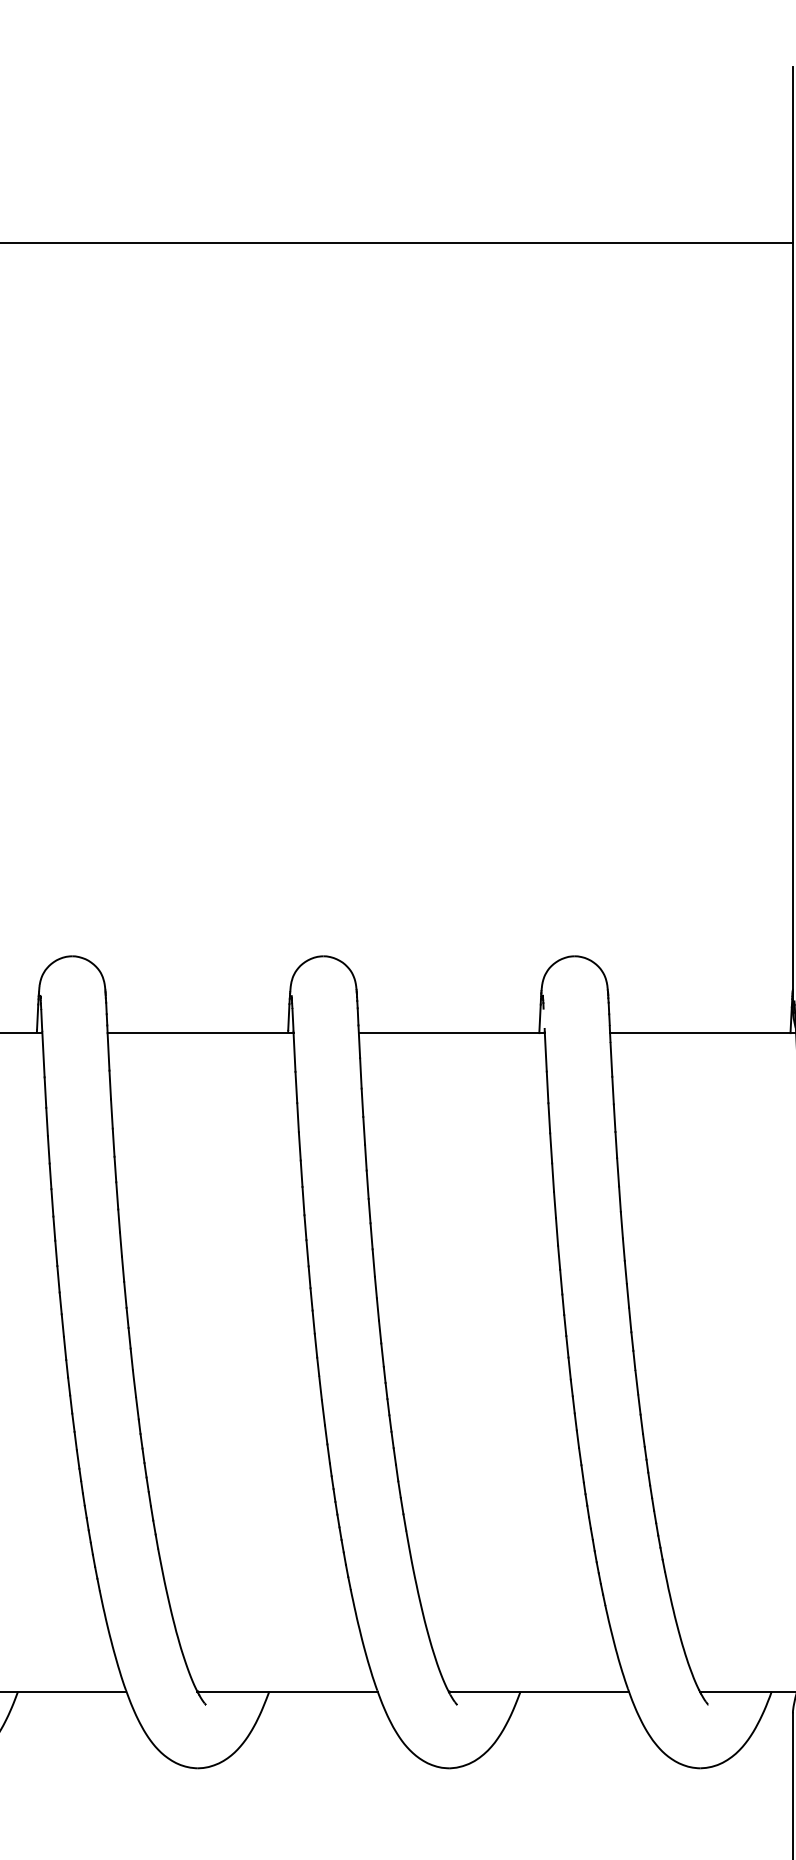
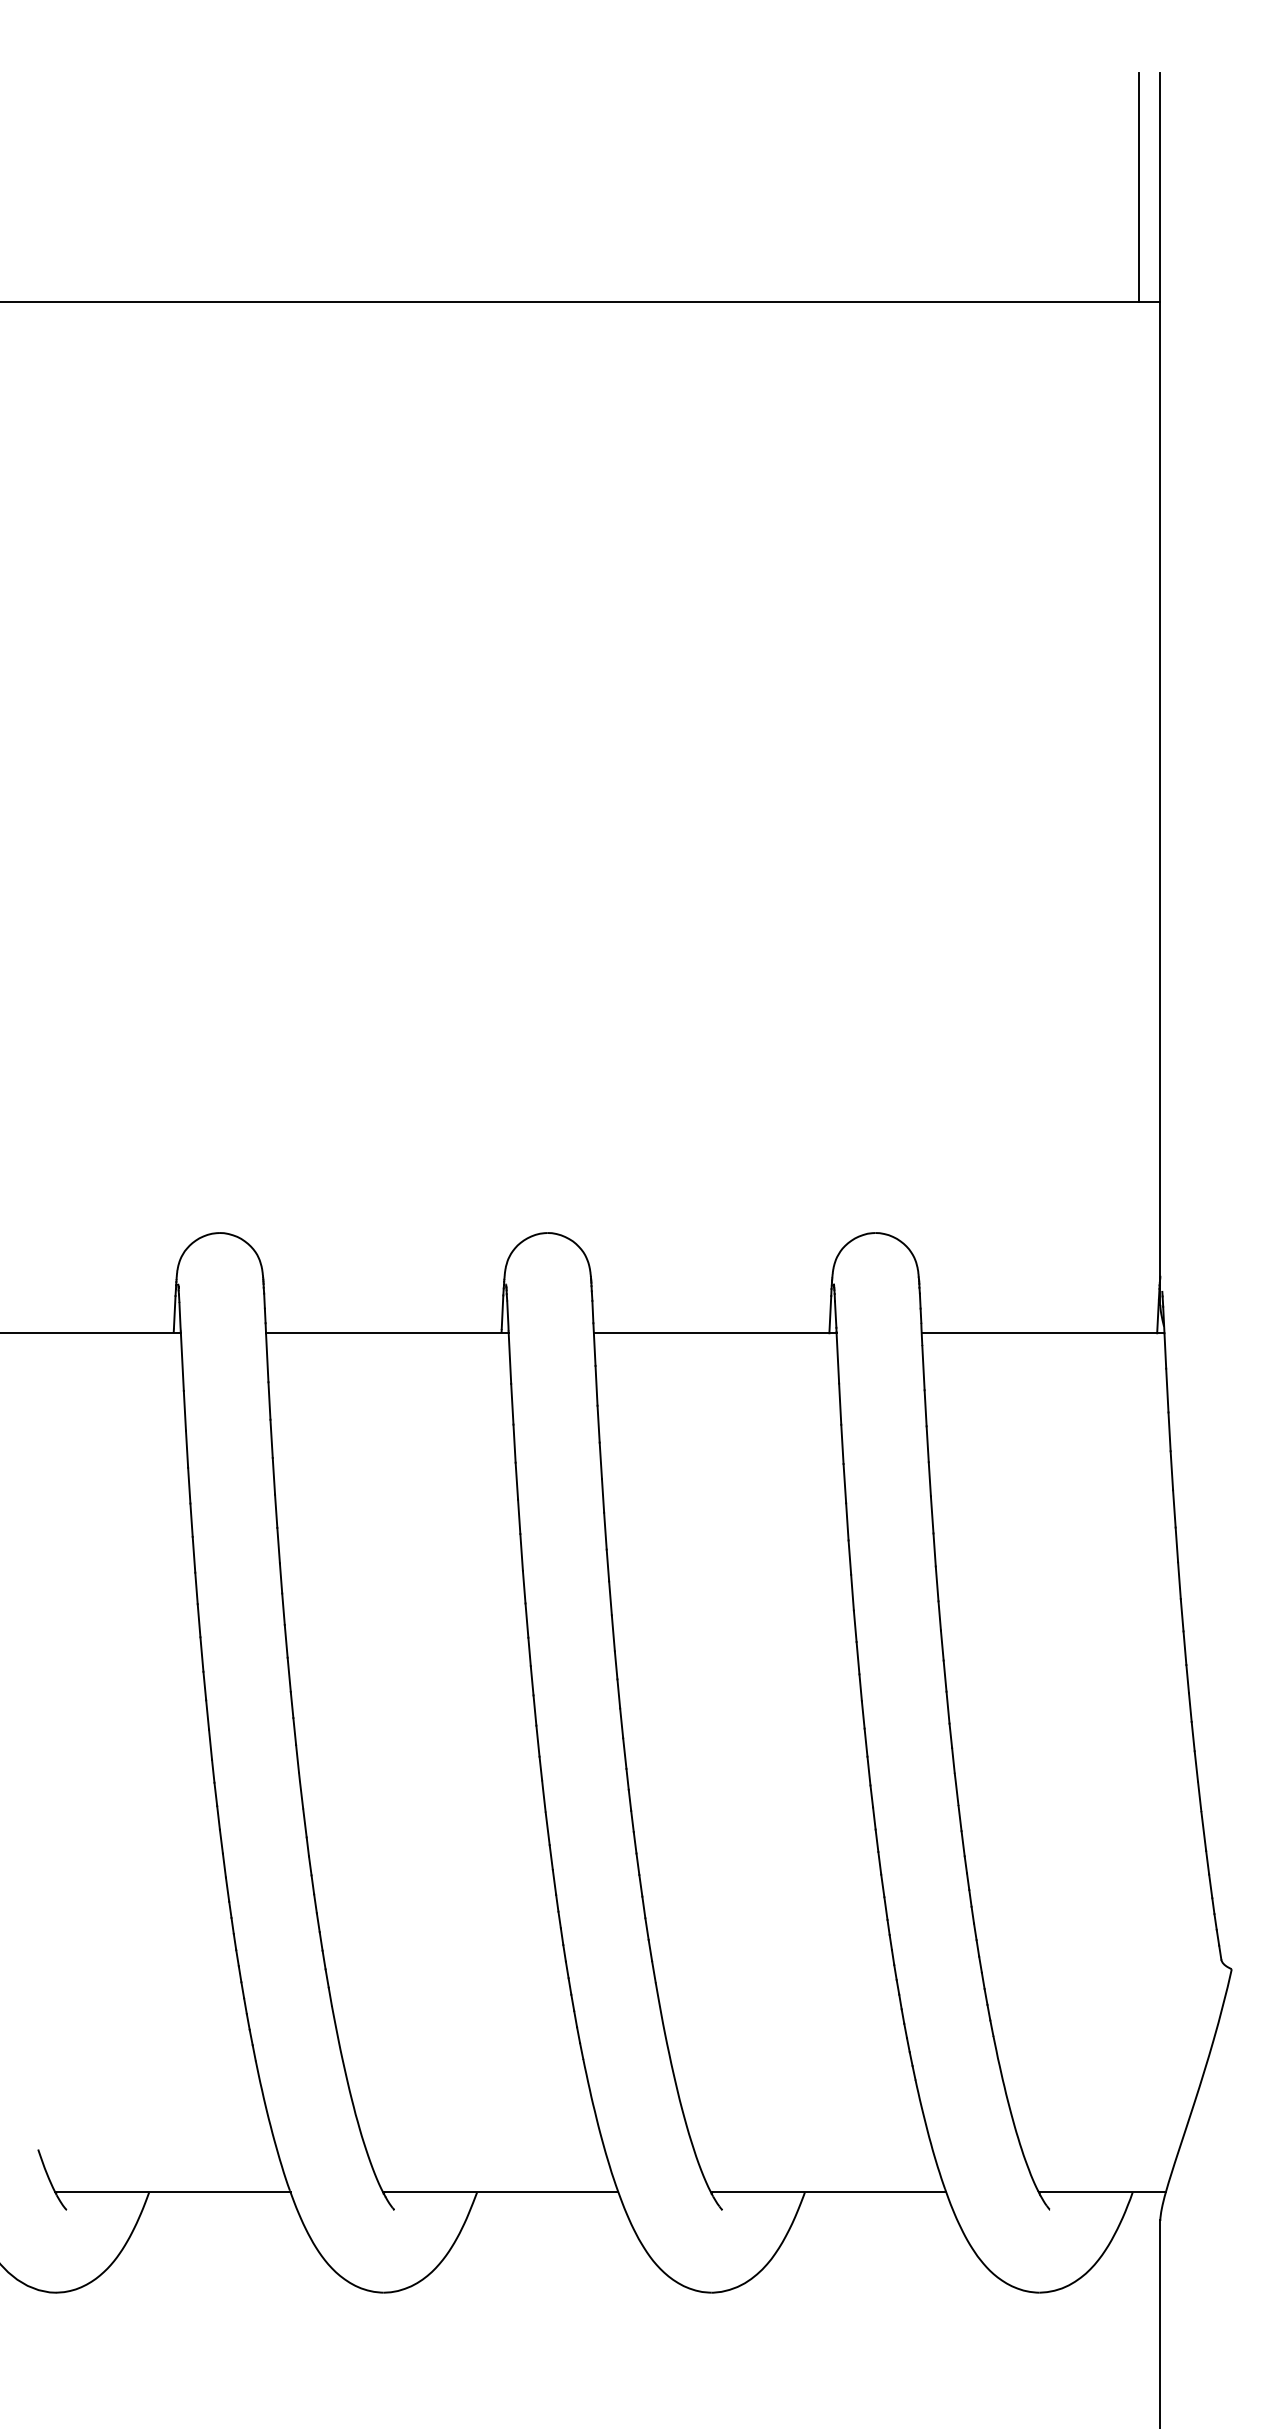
line: (776, 155) -> (1139, 187), added
line: (544, 1018) -> (835, 1314), added

